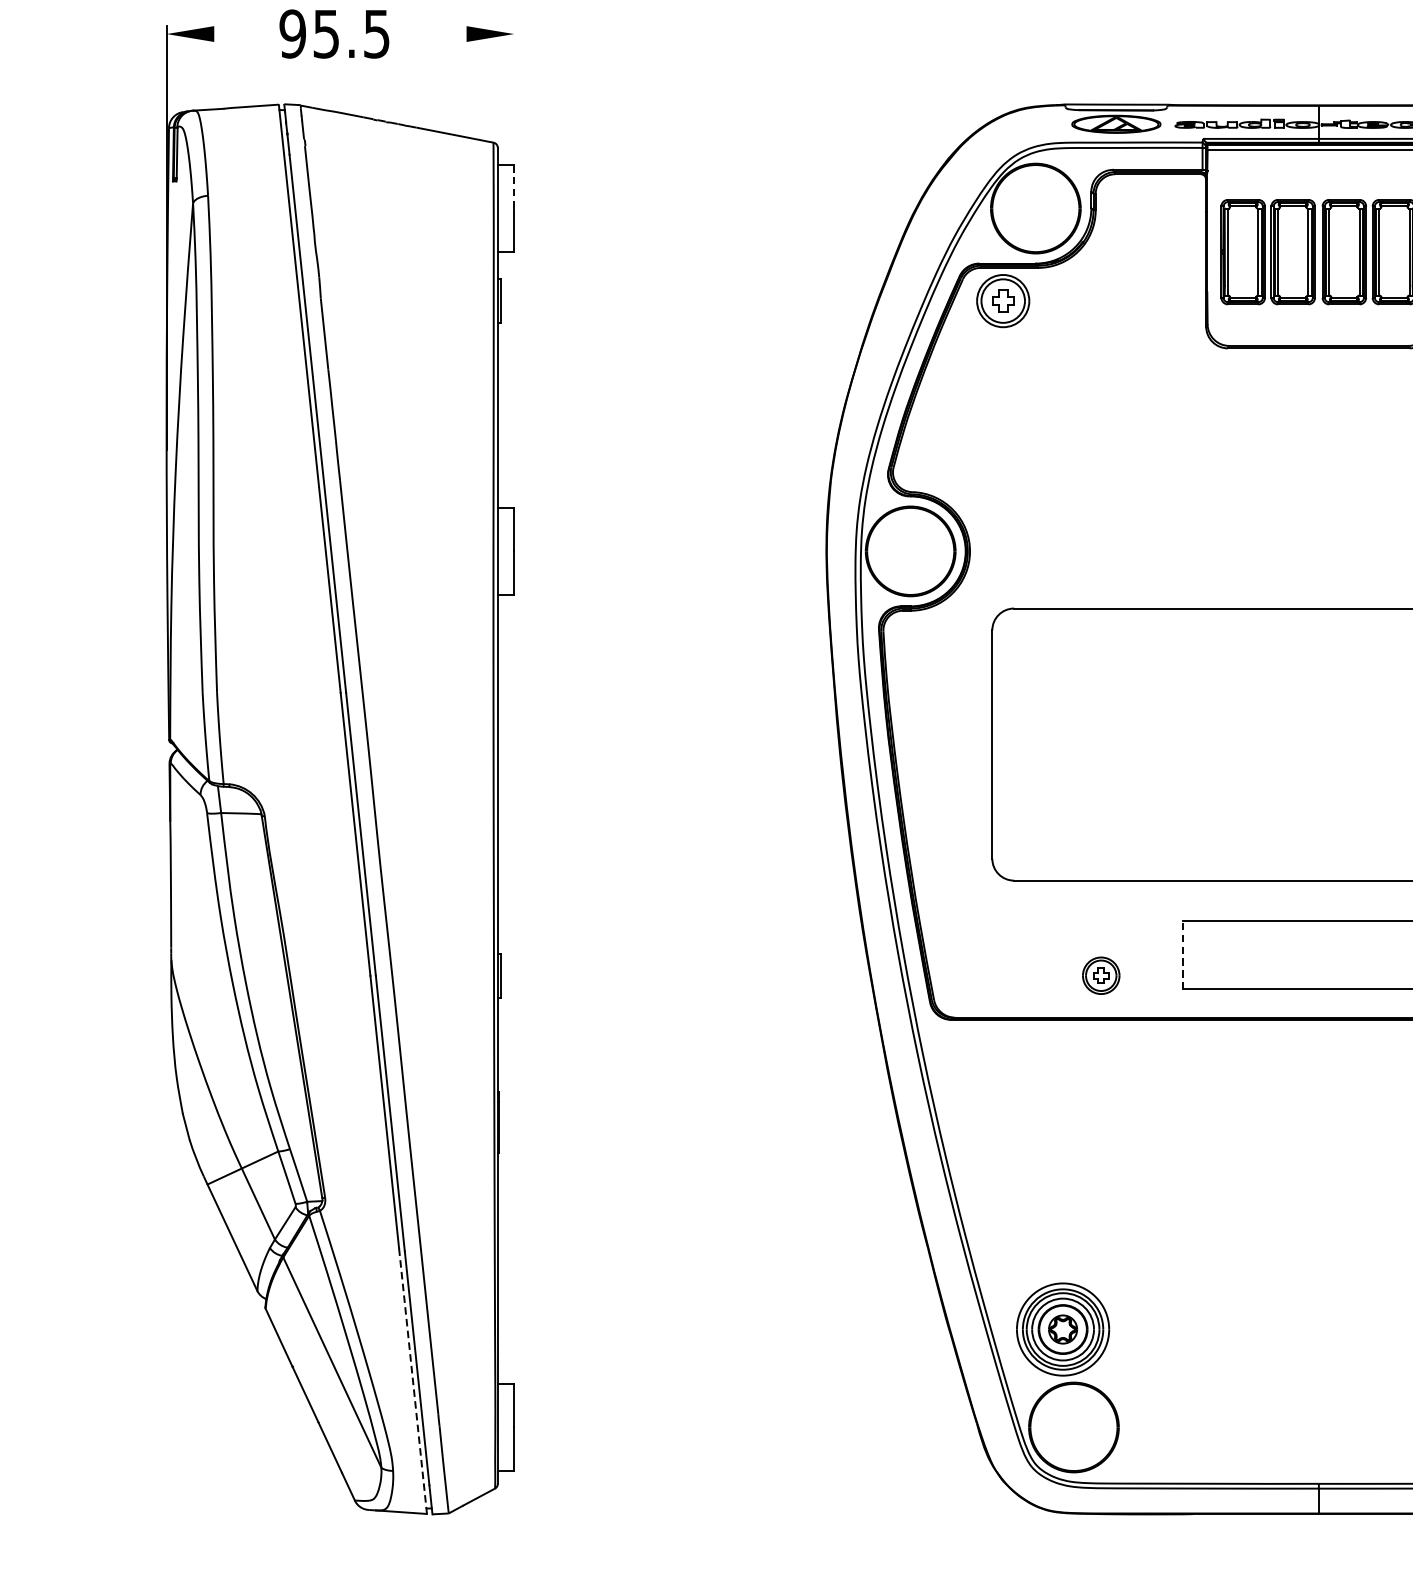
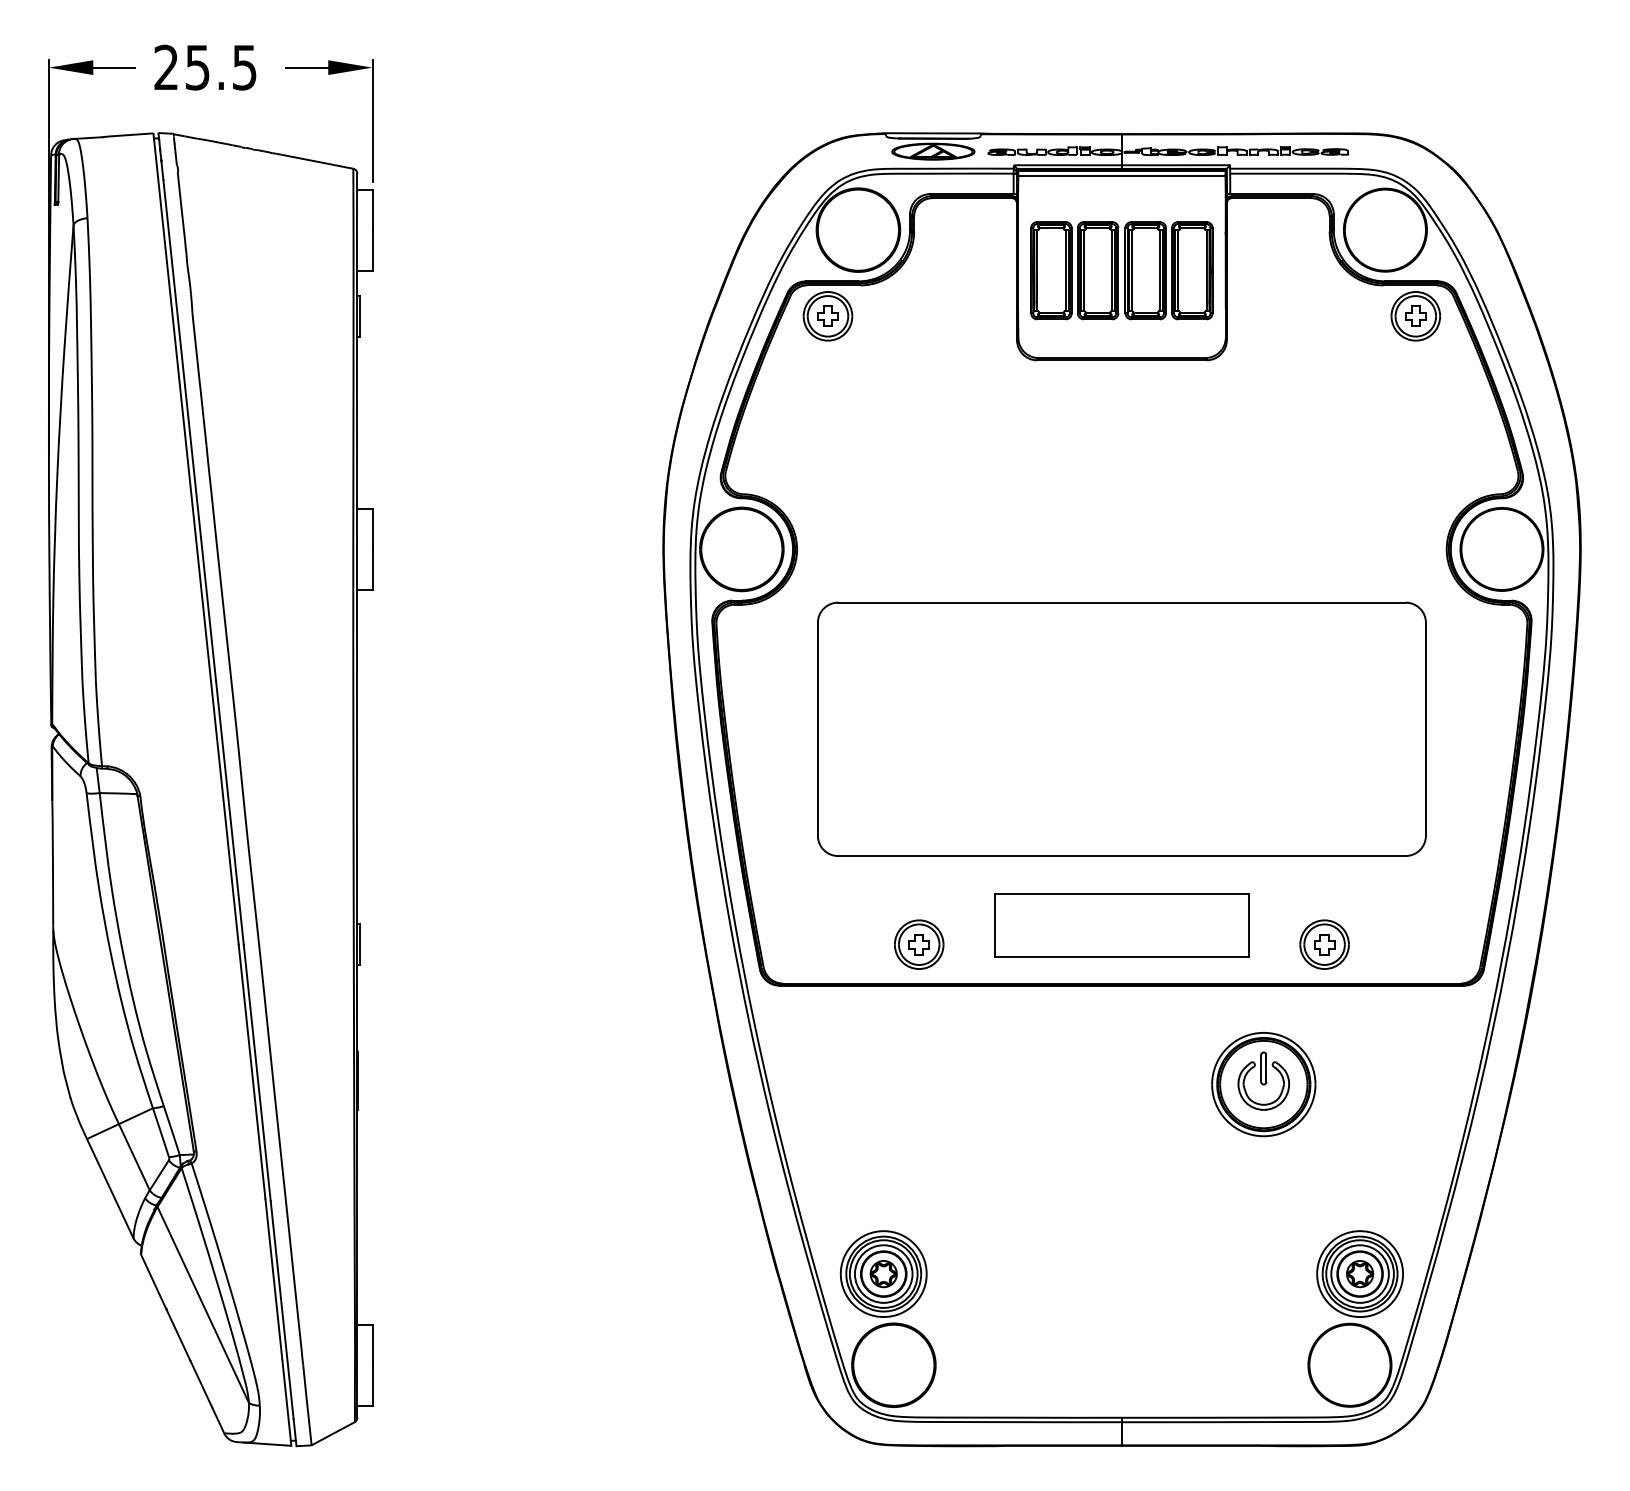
line: (237, 33) -> (114, 67), added
text: (292, 33) -> (166, 67), 95.5 -> 25.5
line: (444, 33) -> (307, 67), added
line: (514, 90) -> (372, 120), added
line: (514, 187) -> (372, 210), dashed -> solid
line: (1183, 955) -> (995, 925), dashed -> solid
part: (1101, 975) -> (919, 944), size x1.43
line: (413, 1378) -> (278, 1319), dashed -> solid

